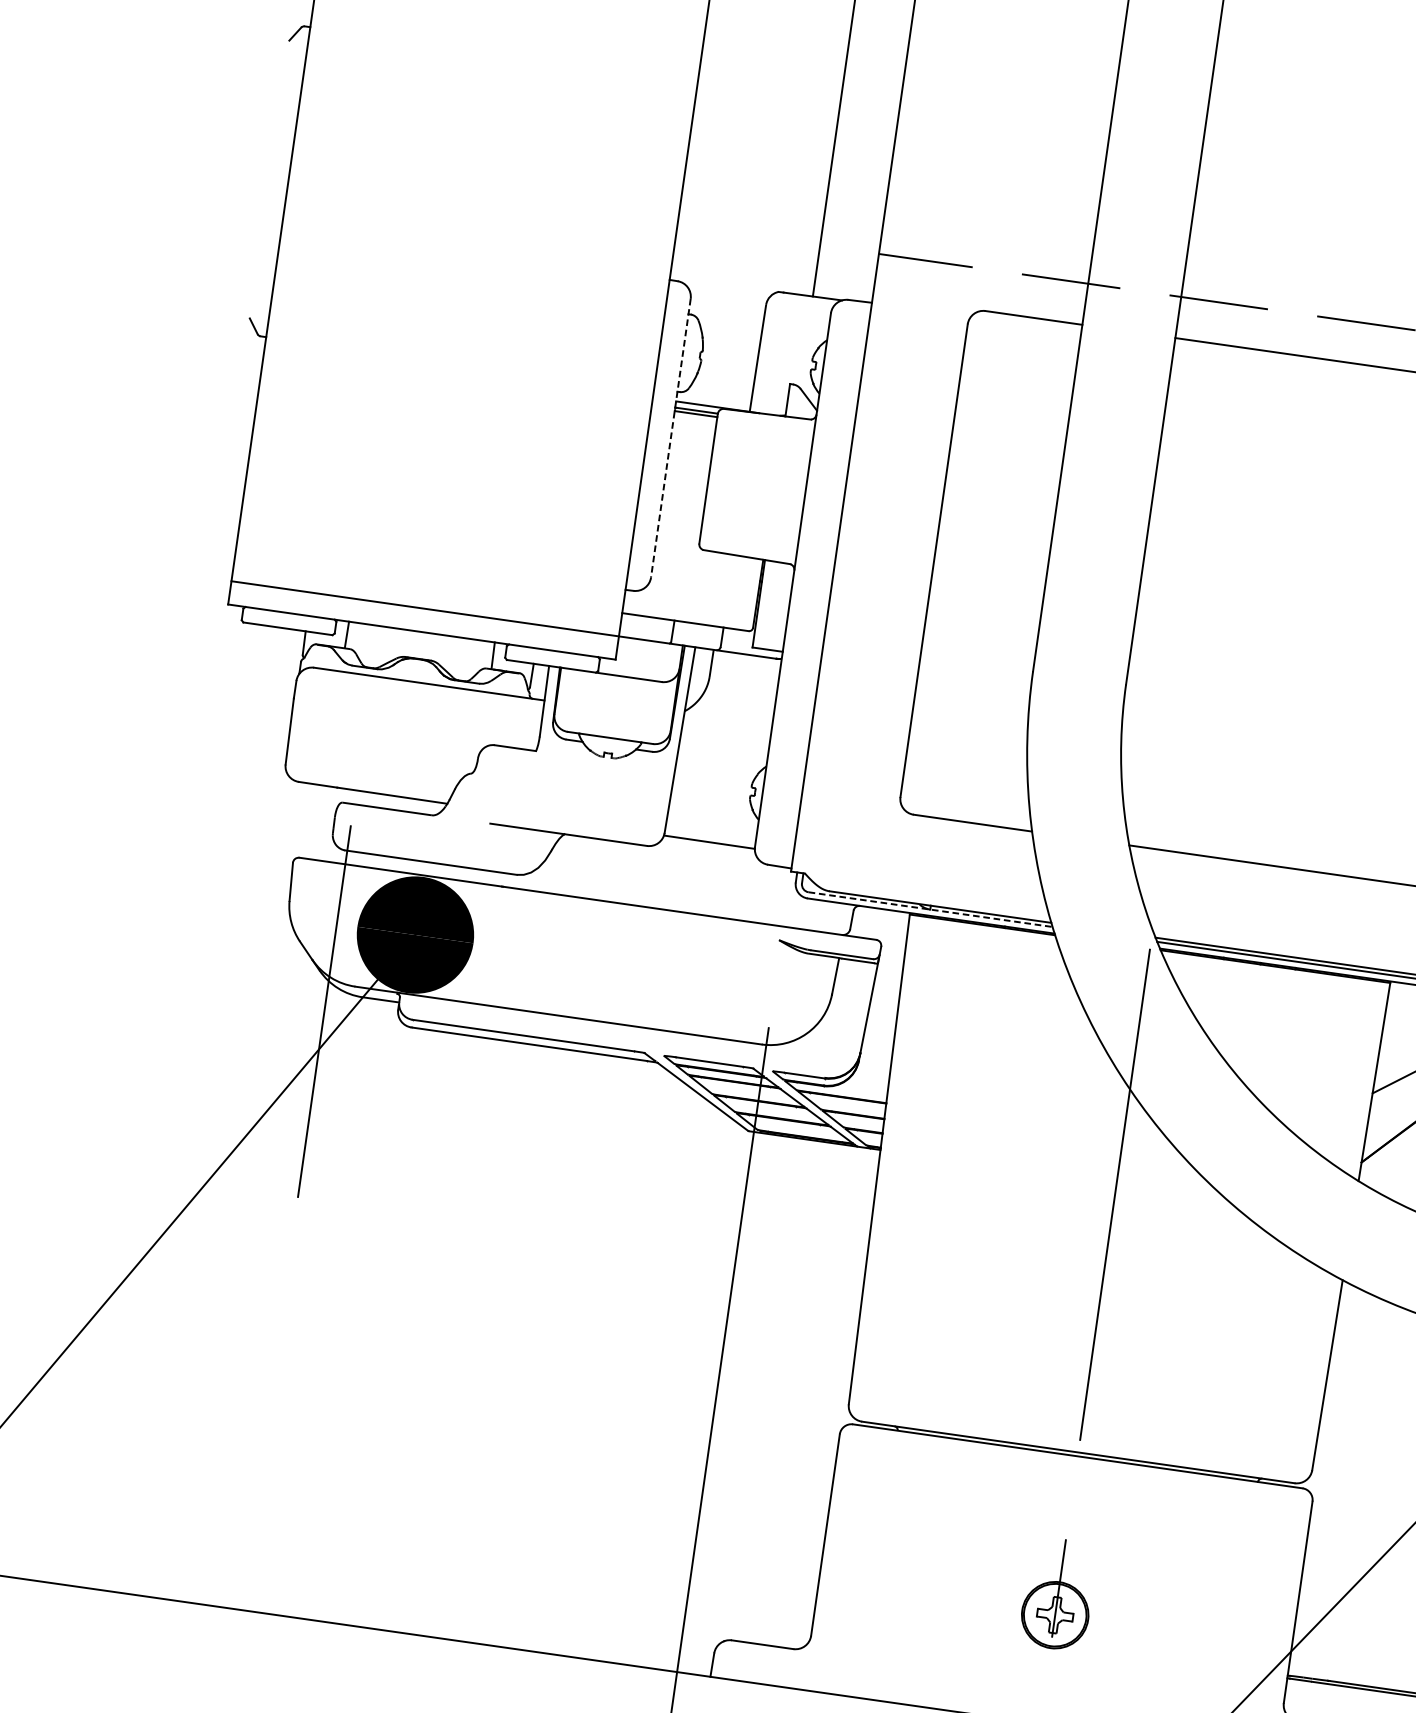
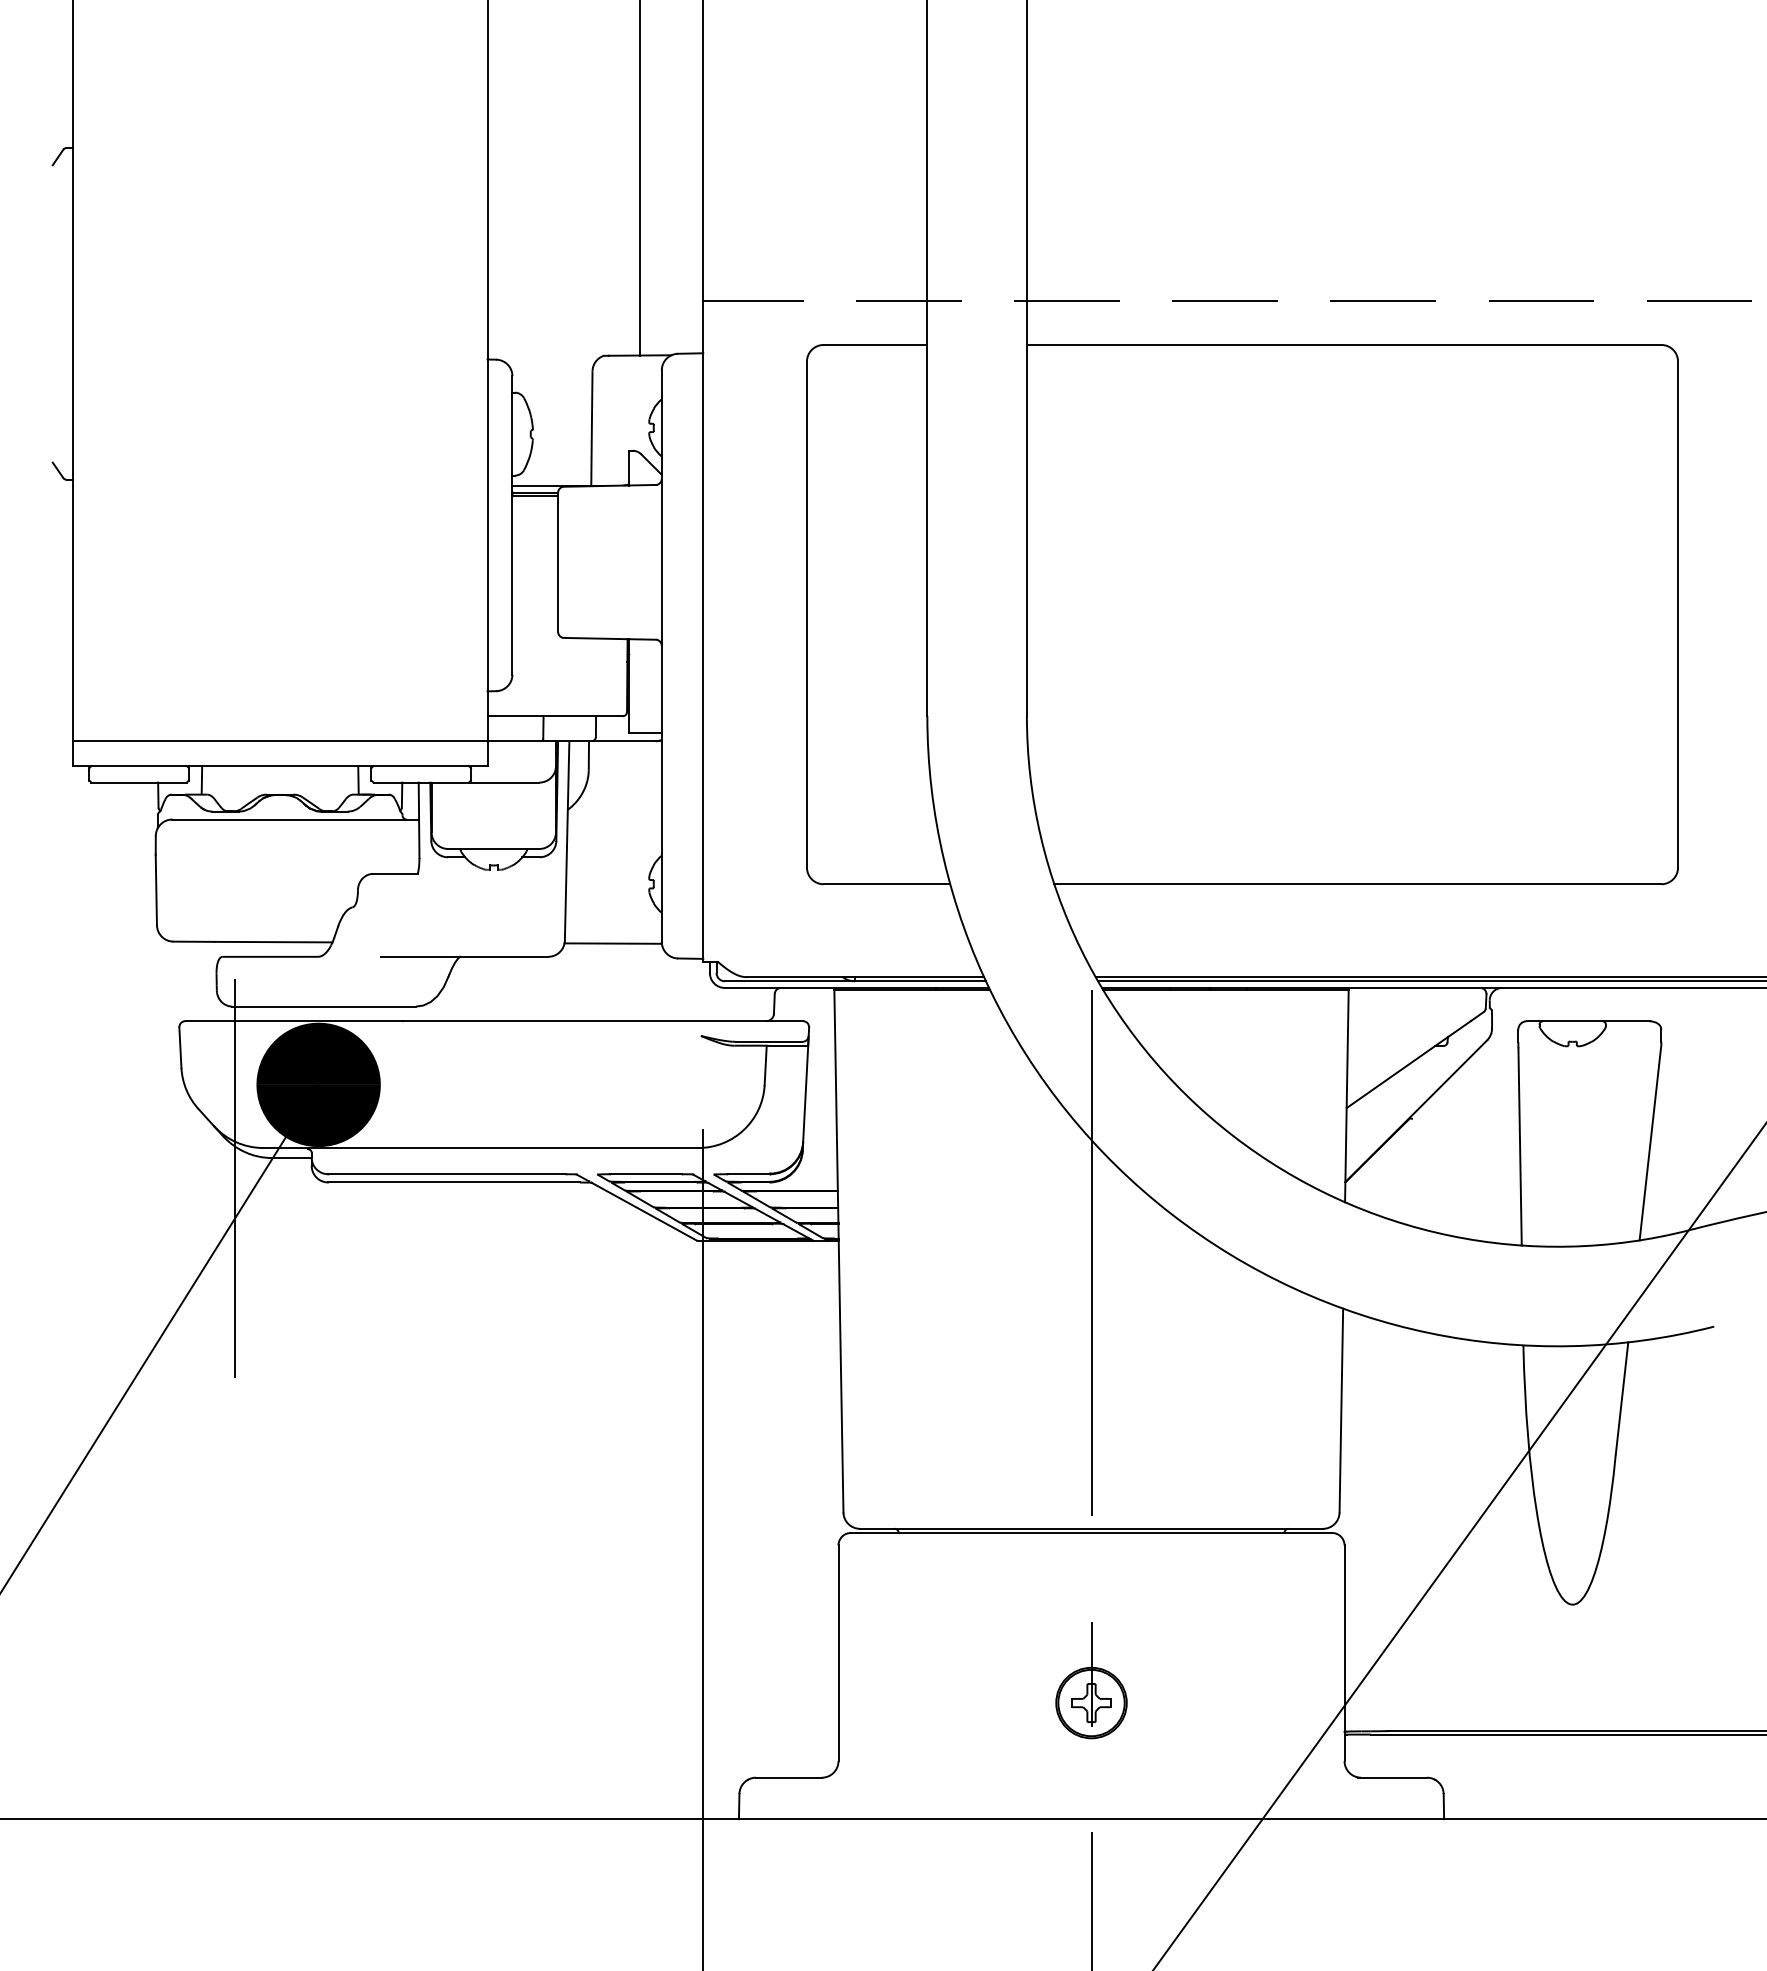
line: (670, 438) -> (512, 525), dashed -> solid
line: (930, 909) -> (855, 981), dashed -> solid

